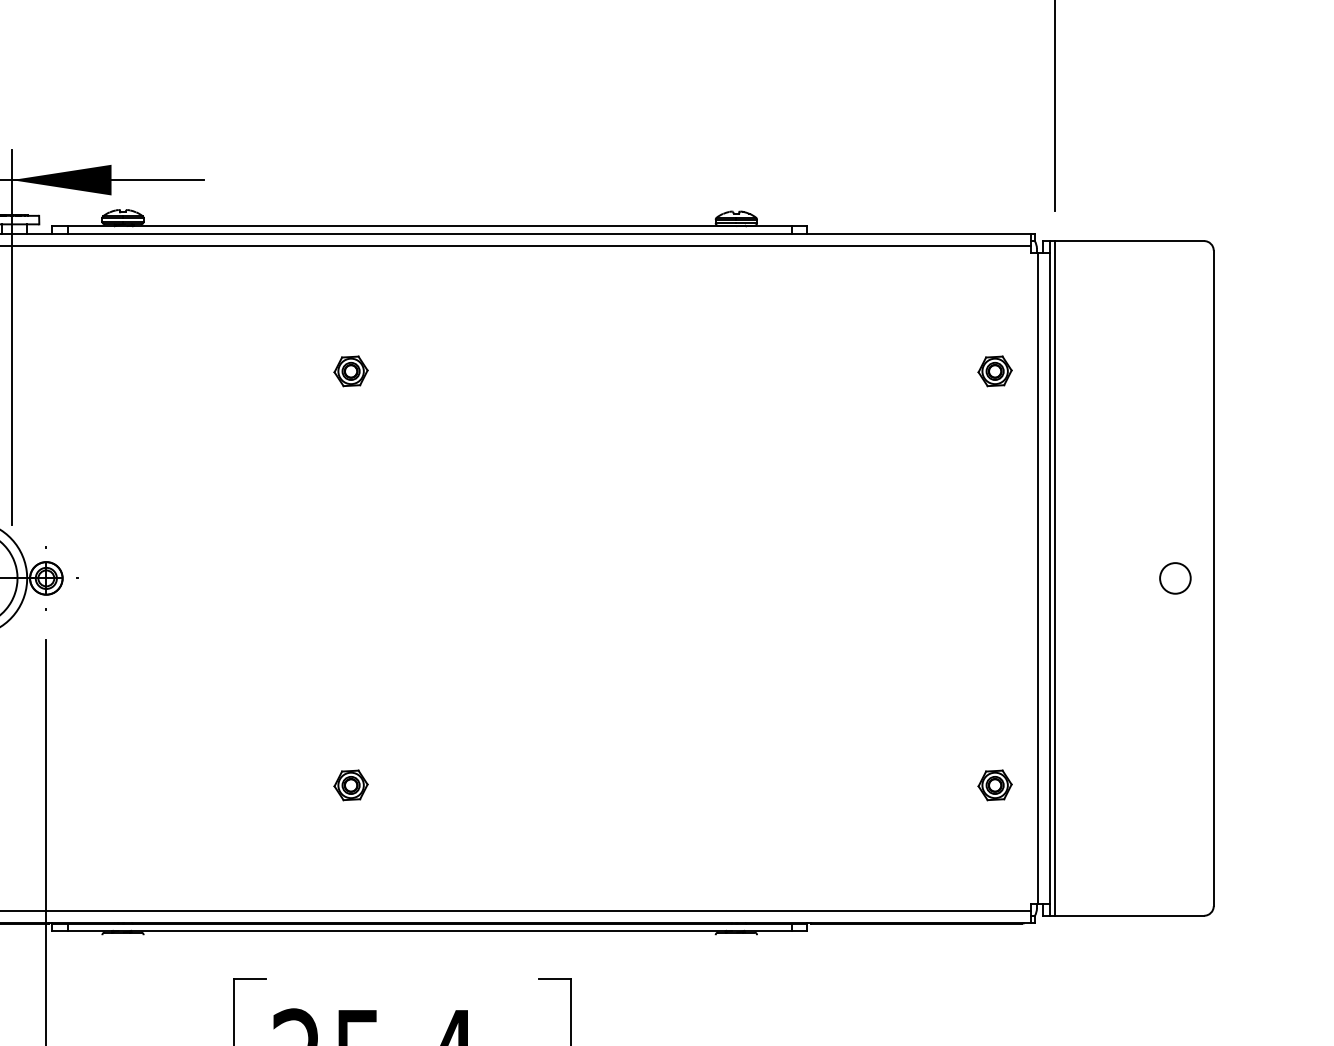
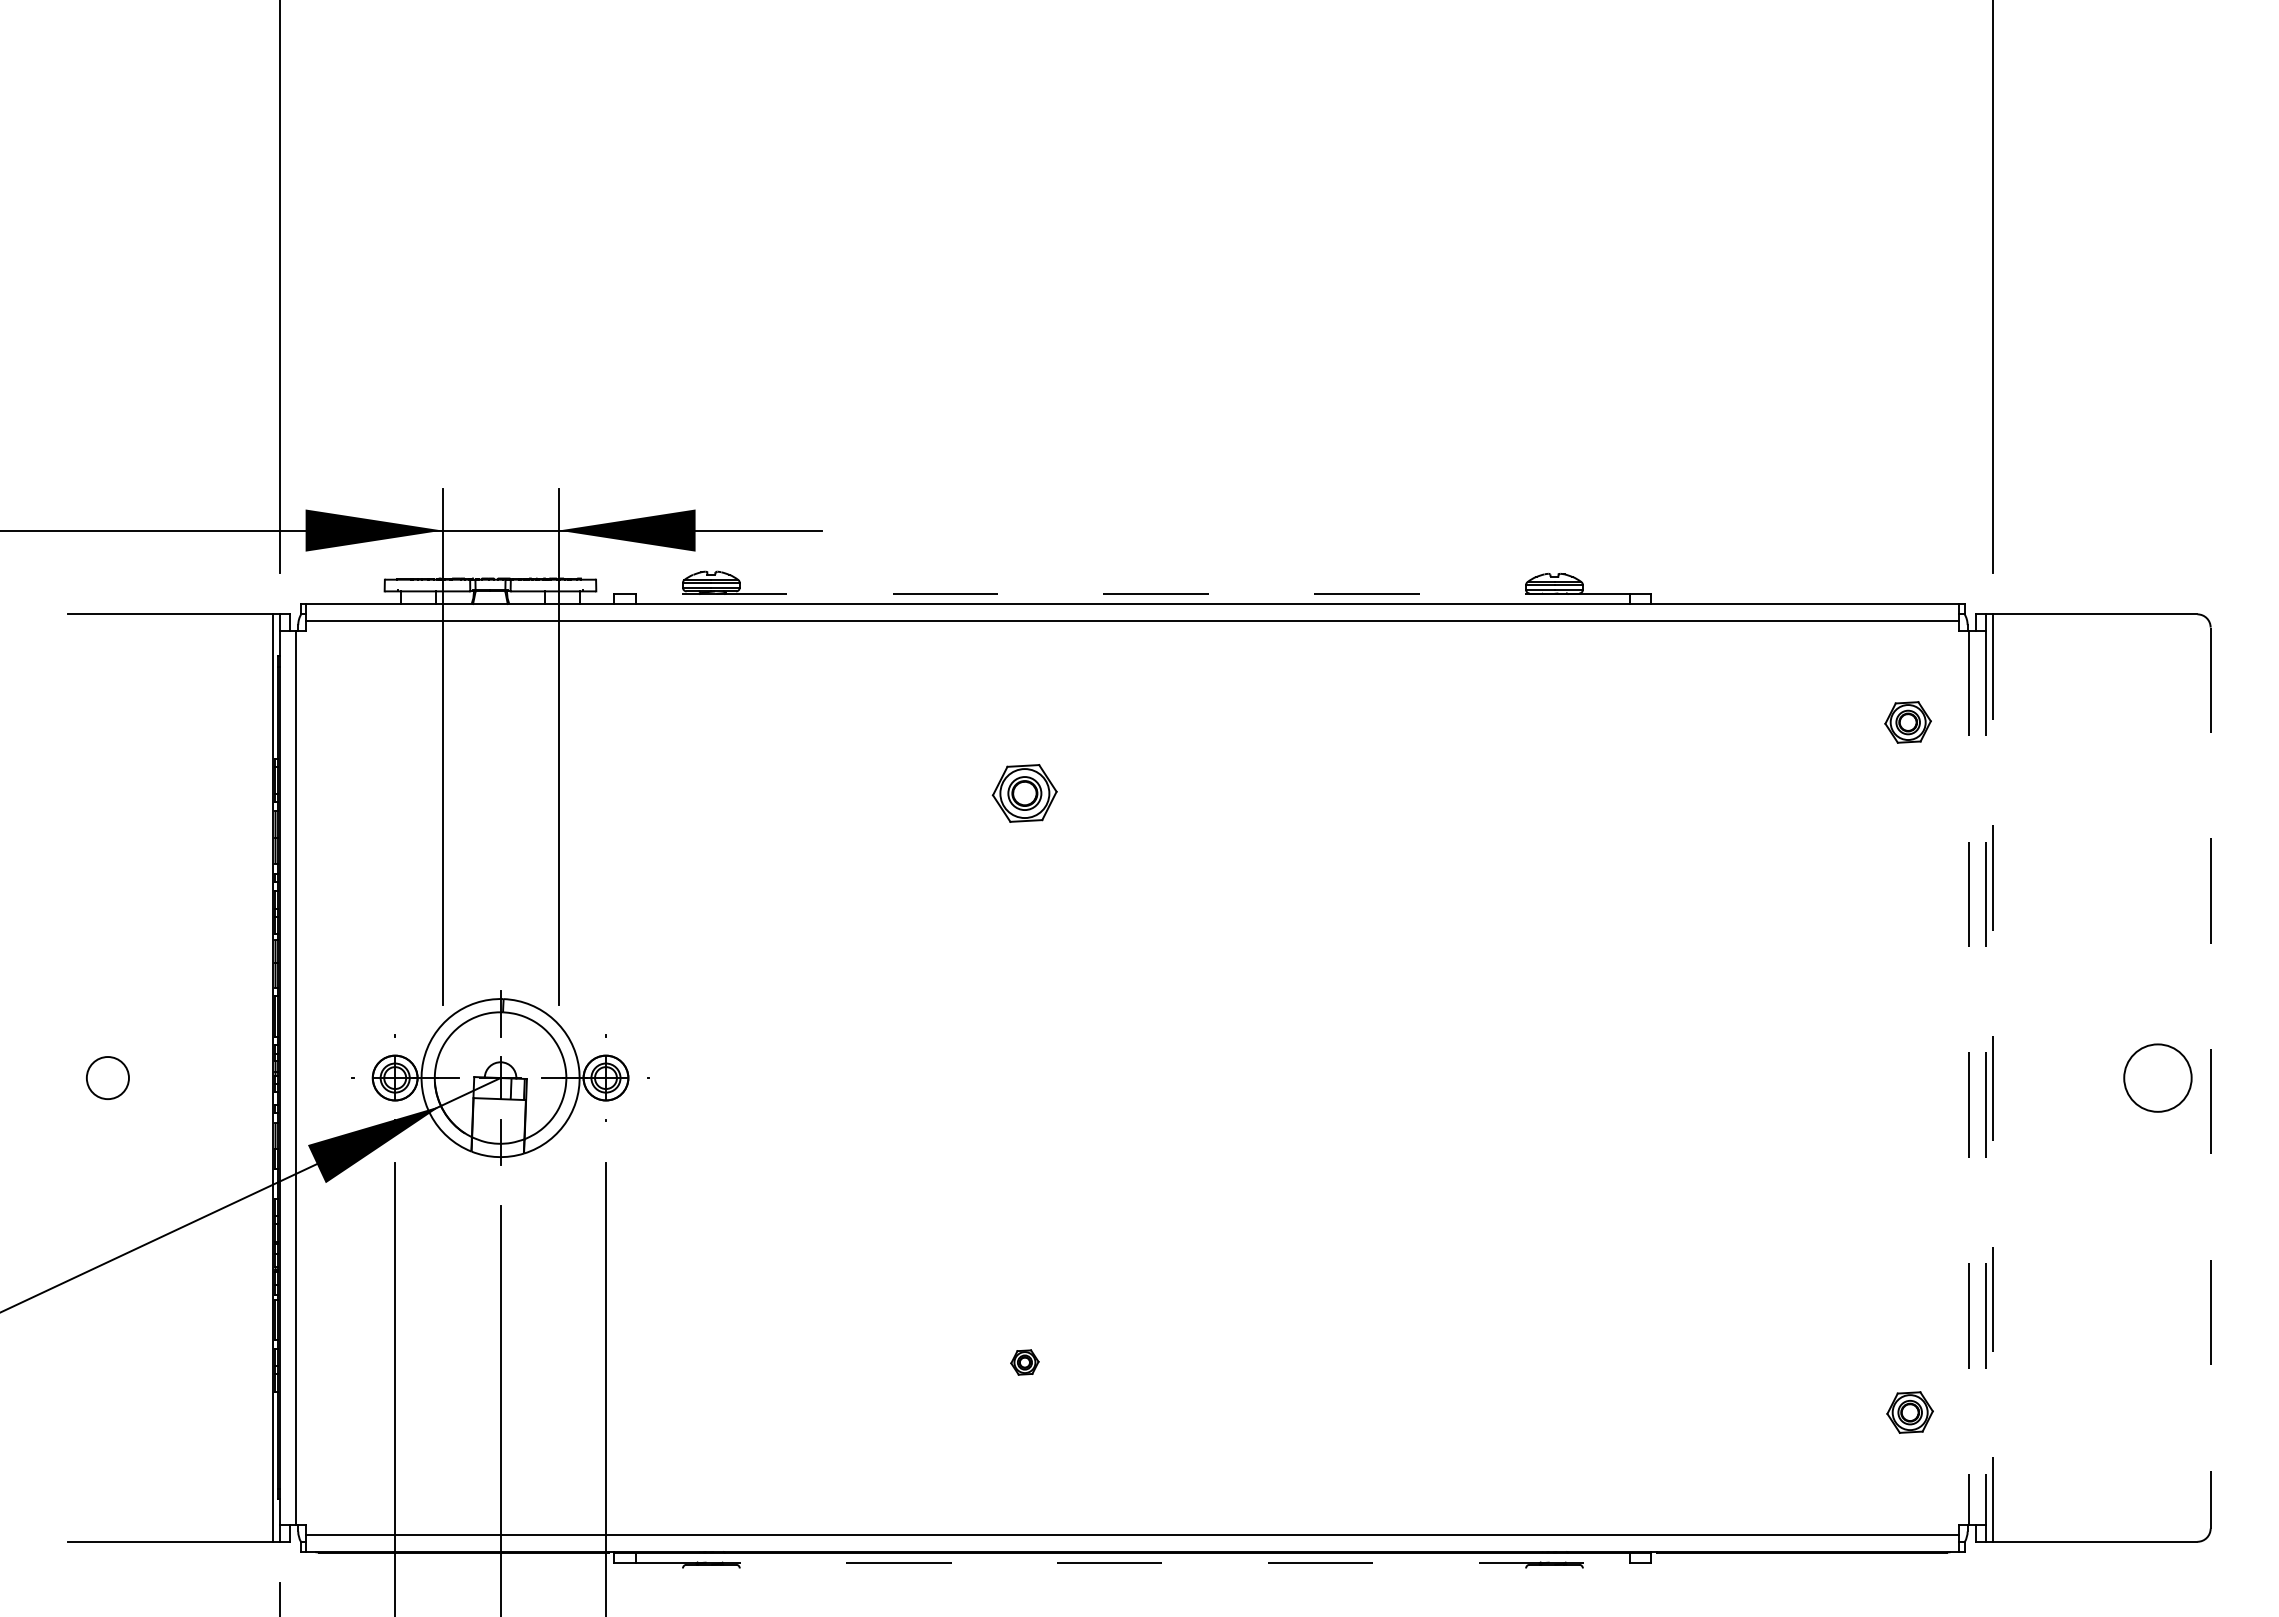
line: (429, 225) -> (1132, 593), solid -> dashed
part: (350, 371) -> (1024, 793), size x1.4
part: (994, 371) -> (1907, 722), moved
line: (1038, 578) -> (1969, 1078), solid -> dashed
line: (1050, 578) -> (1986, 1078), solid -> dashed
line: (1055, 578) -> (1992, 1078), solid -> dashed
circle: (1175, 578) -> (2157, 1077), size x1.6
line: (1213, 578) -> (2210, 1078), solid -> dashed
part: (350, 785) -> (1024, 1362), size x0.6
part: (994, 785) -> (1909, 1412), moved
line: (430, 930) -> (1133, 1562), solid -> dashed

